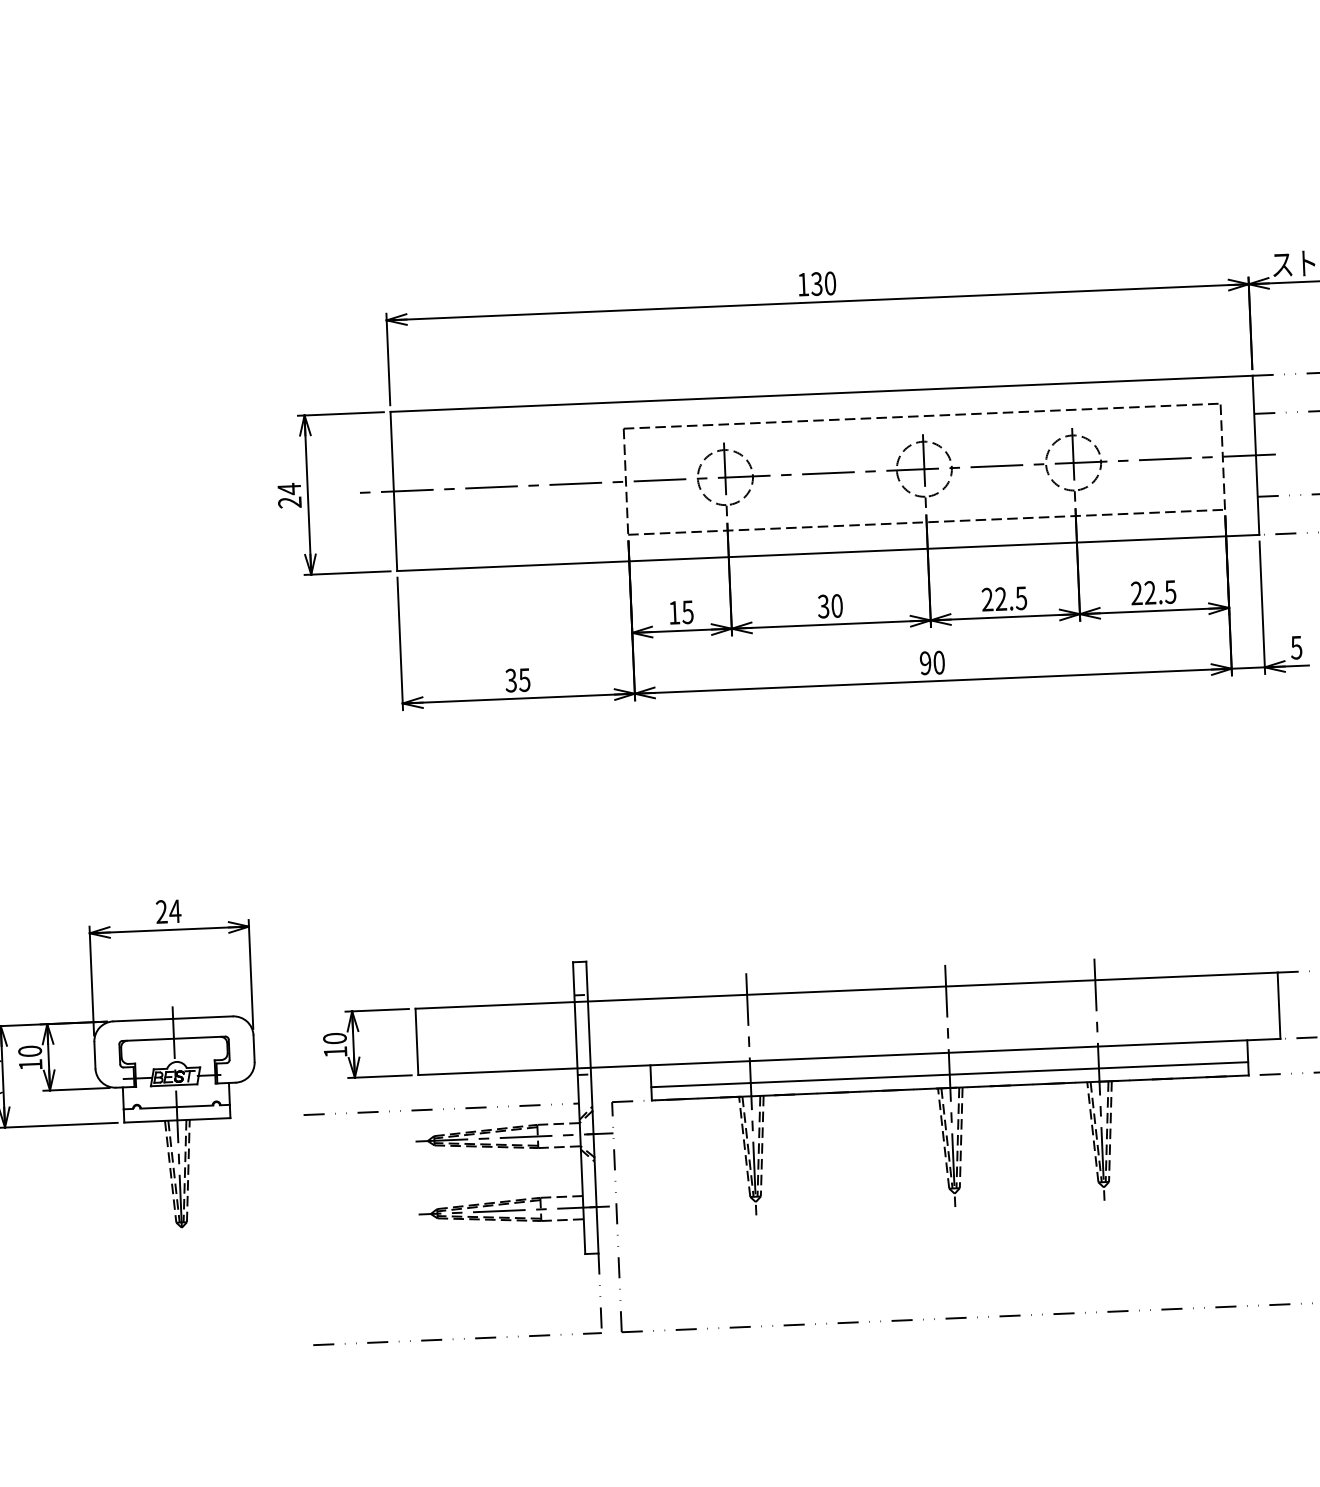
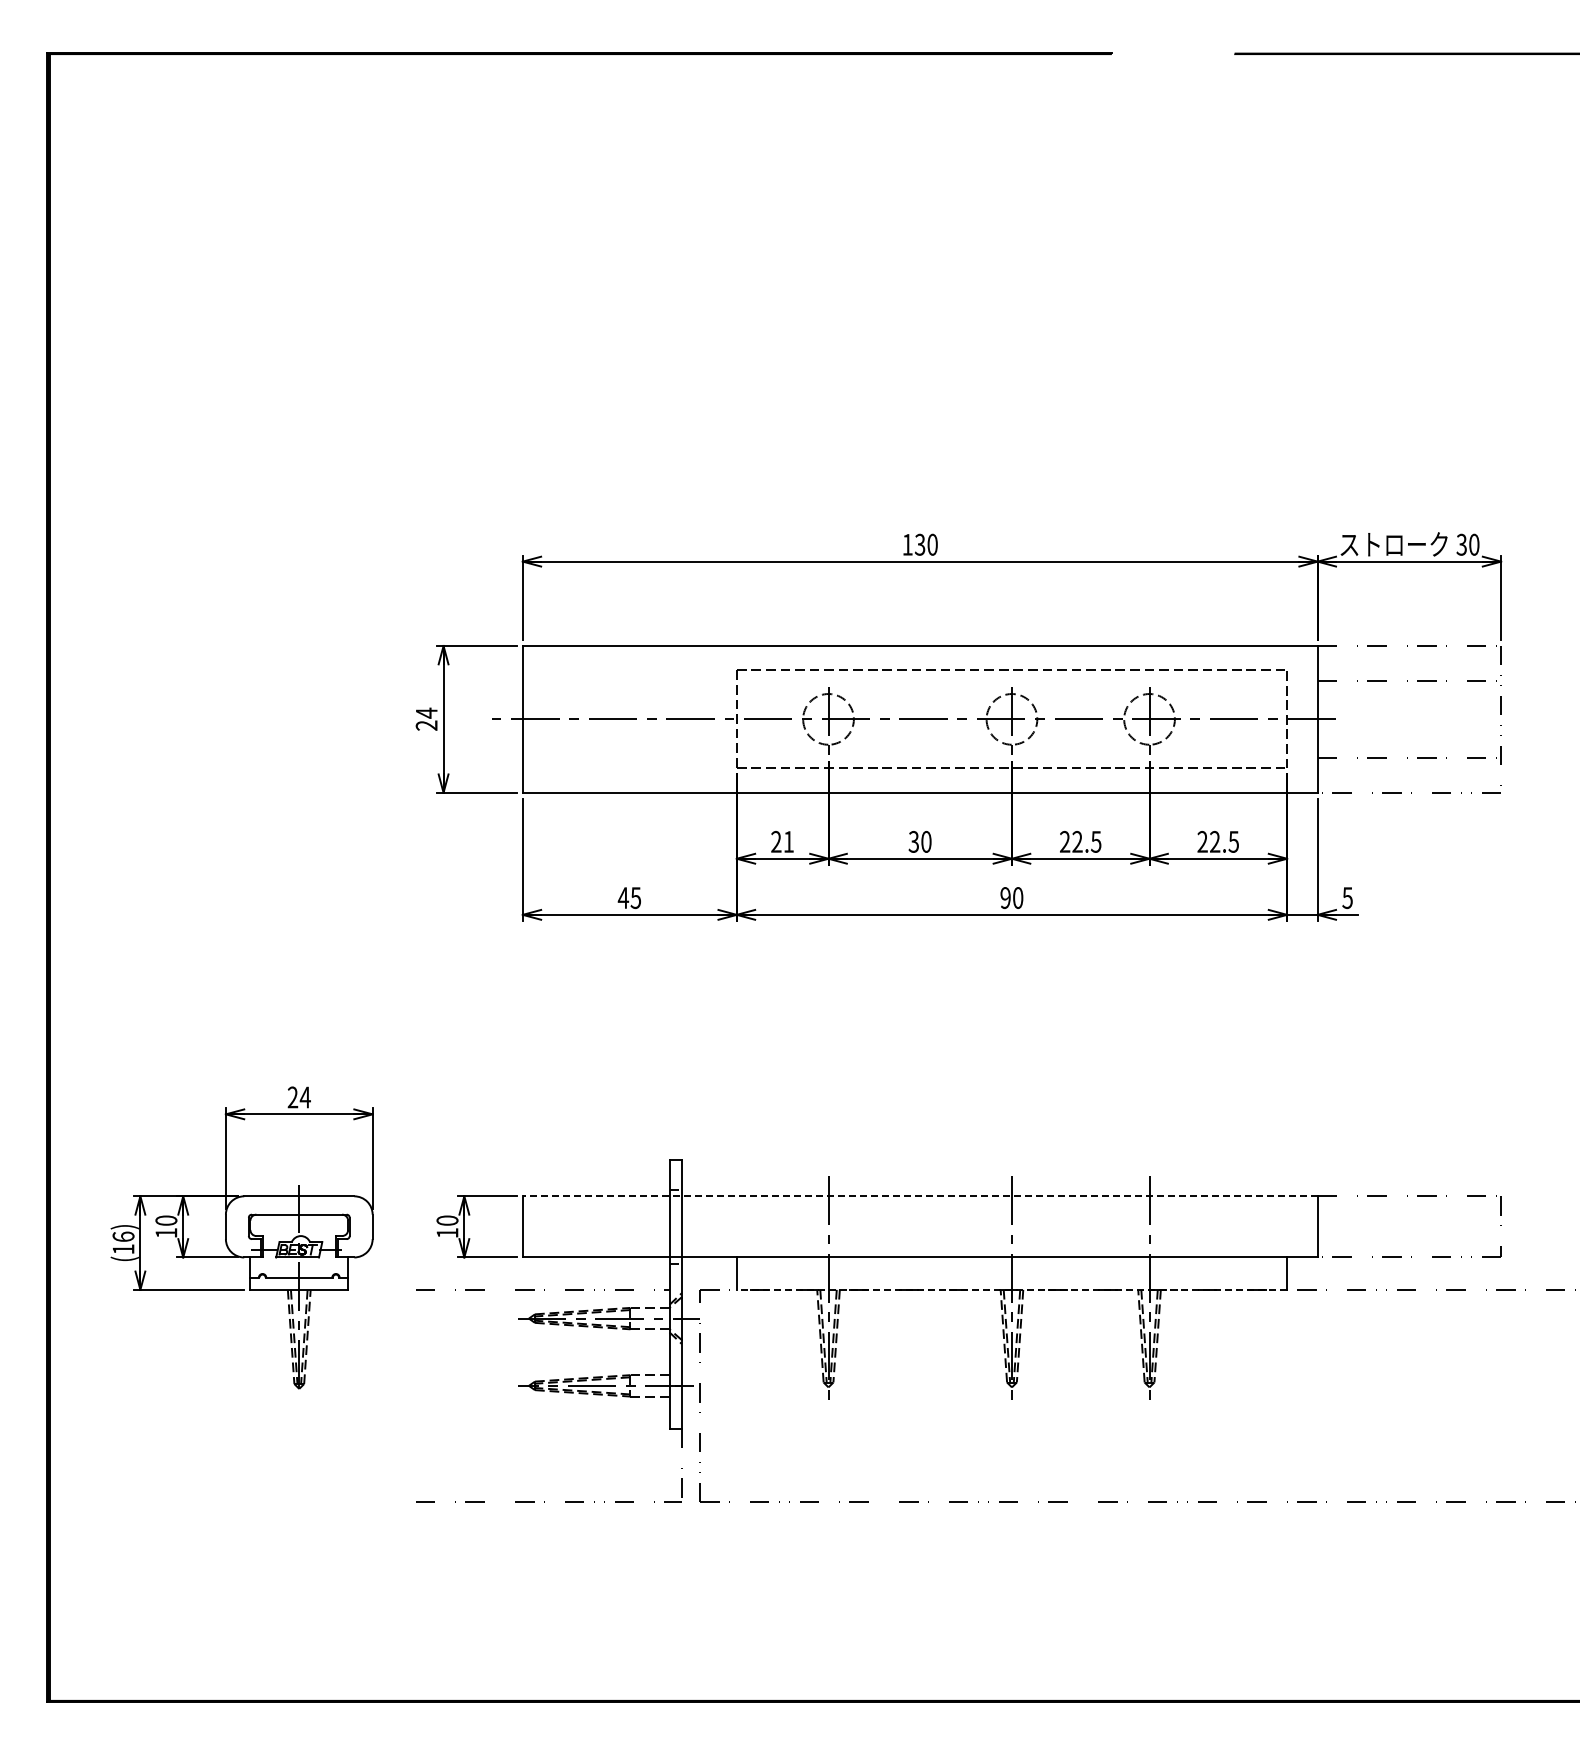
text: (681, 612) -> (782, 841), 15 -> 21
text: (511, 681) -> (623, 898), 35 -> 45
line: (845, 990) -> (919, 1196), solid -> dashed
line: (949, 1074) -> (1011, 1277), removed
line: (949, 1087) -> (1011, 1289), solid -> dashed

